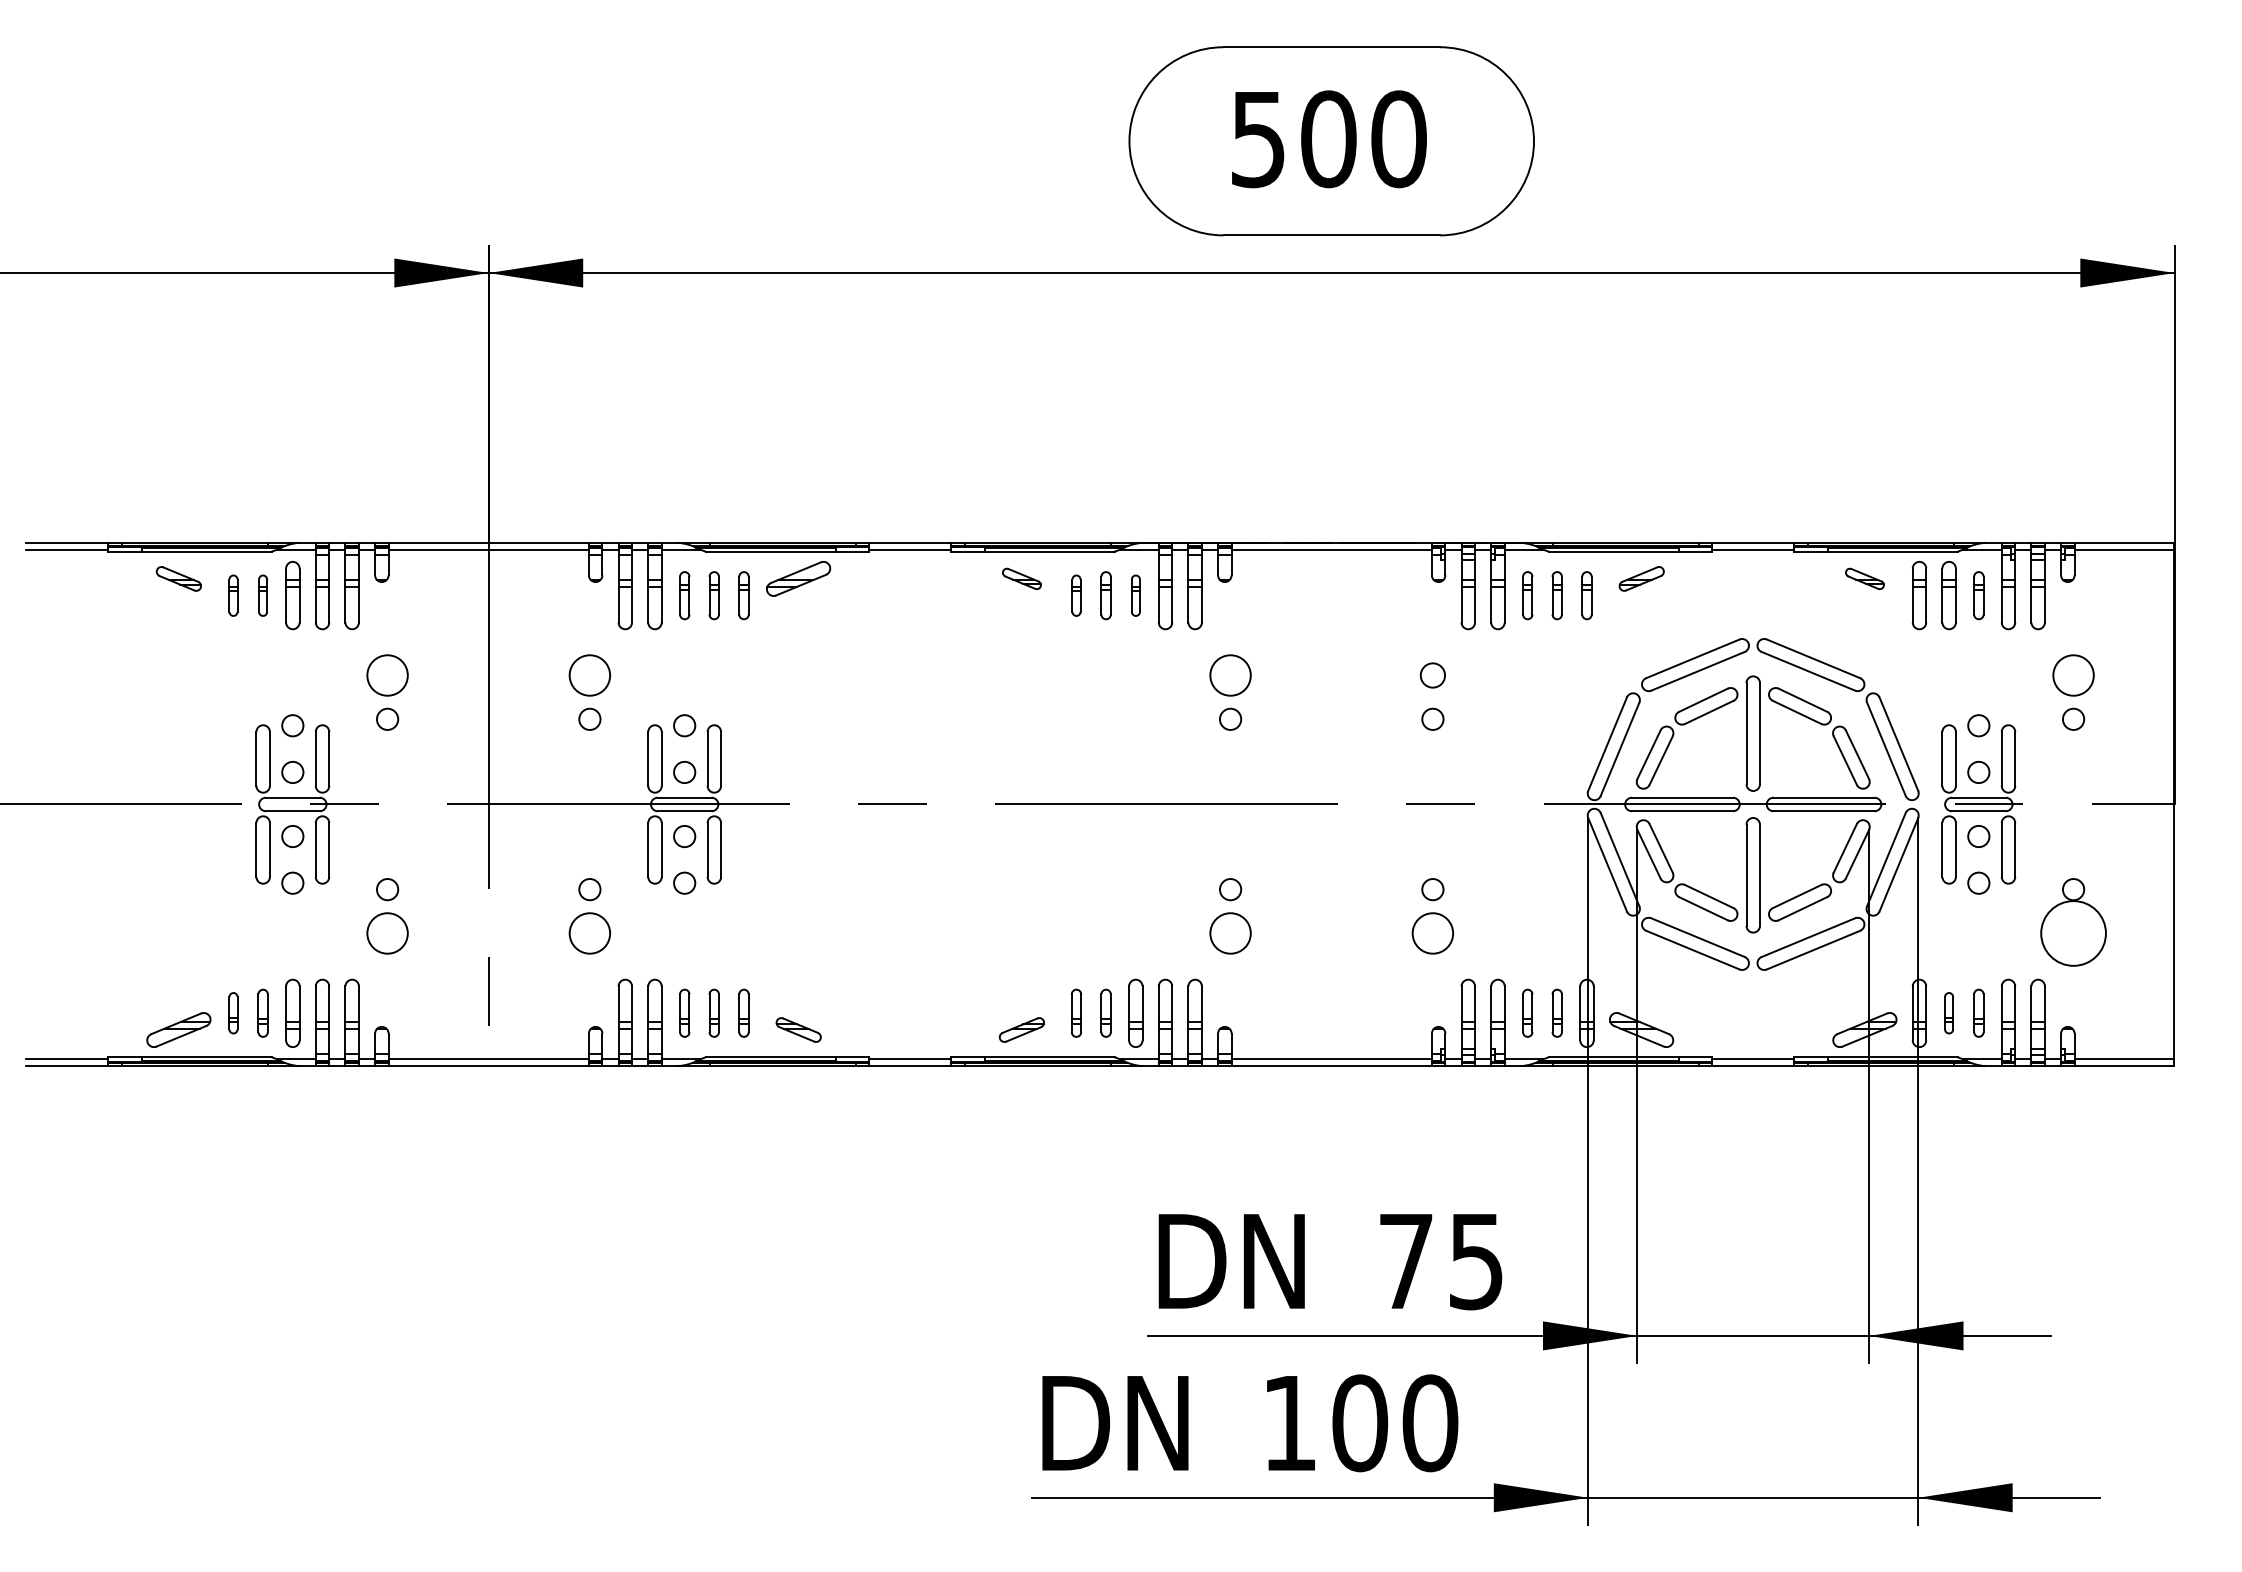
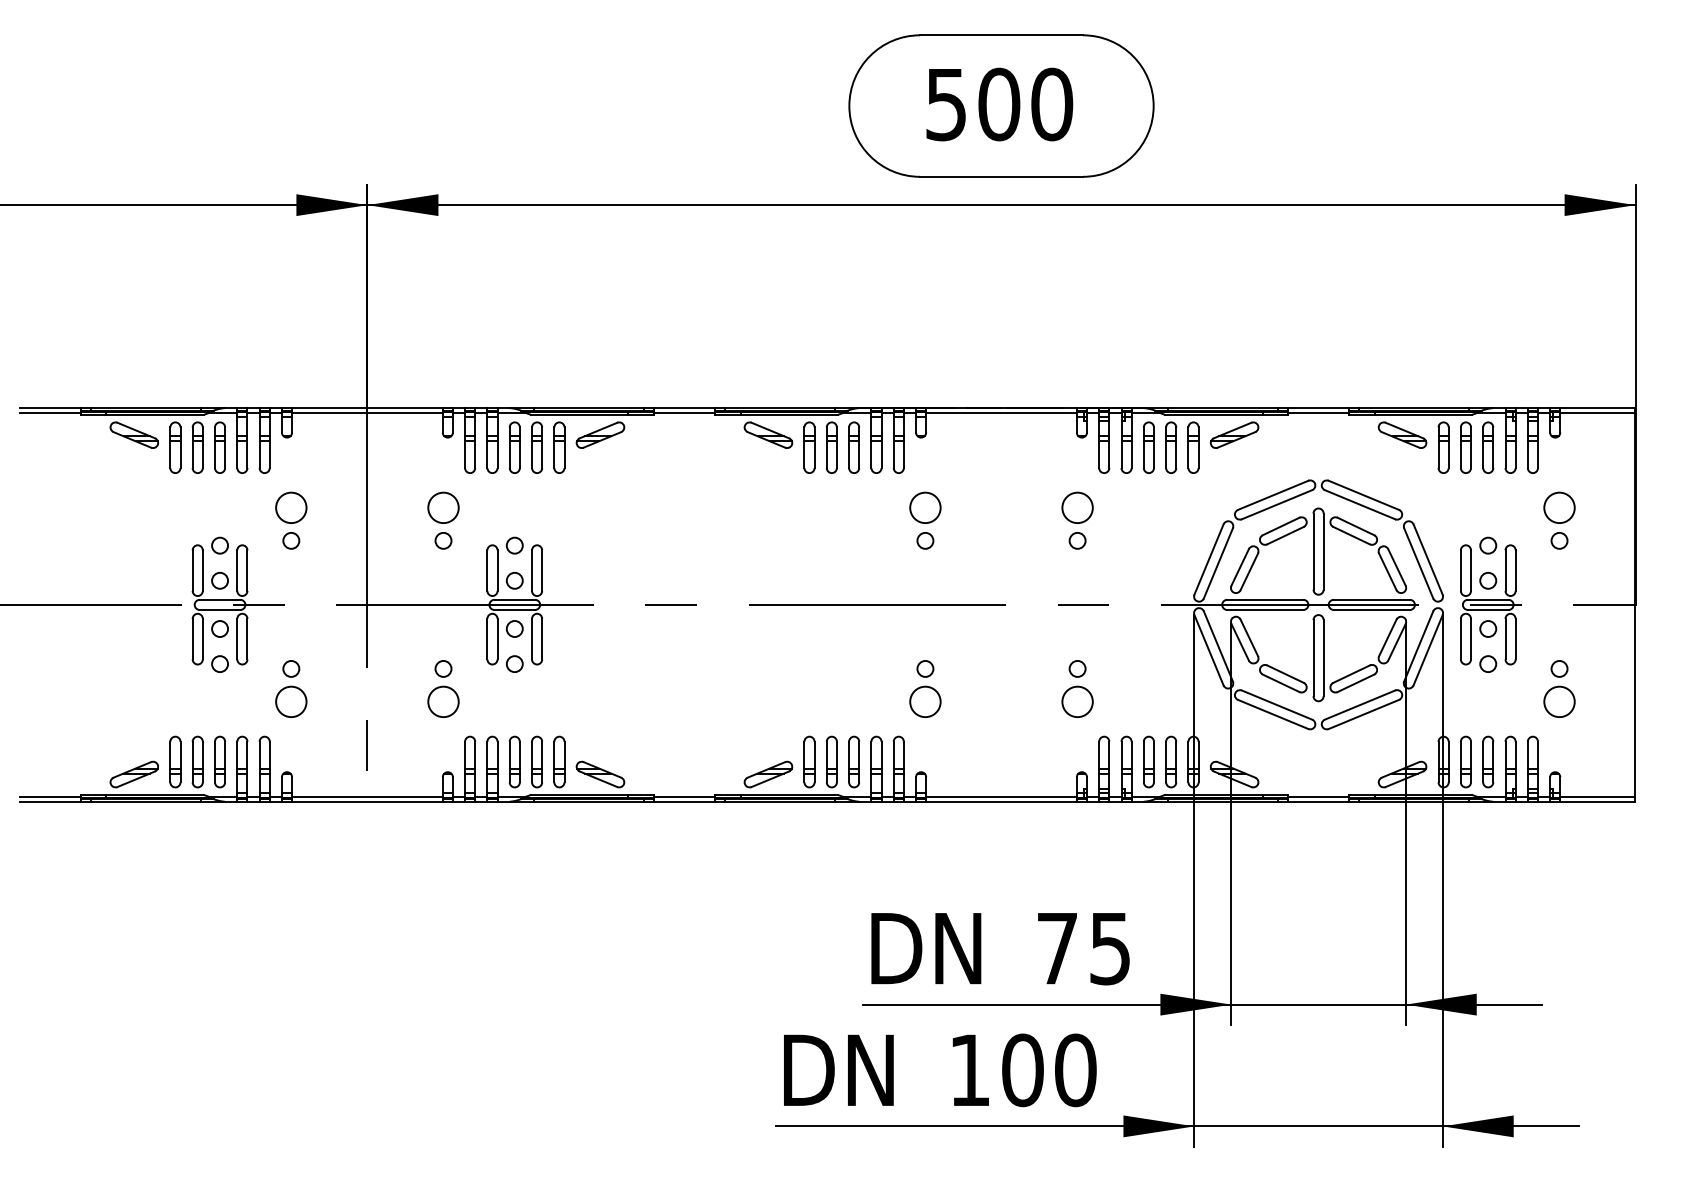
part: (178, 578) -> (134, 434), size x1.43
part: (1021, 578) -> (768, 434), size x1.67
part: (1641, 578) -> (1234, 434), size x1.43
part: (1864, 578) -> (1402, 434), size x1.67
part: (233, 595) -> (175, 447), size x1.67
part: (262, 595) -> (197, 447), size x1.67
part: (684, 595) -> (514, 447), size x1.43
part: (713, 595) -> (536, 447), size x1.43
part: (743, 595) -> (559, 447), size x1.43
part: (1076, 595) -> (809, 447), size x1.67
part: (1105, 595) -> (831, 447), size x1.43
part: (1135, 595) -> (853, 447), size x1.67
part: (1527, 595) -> (1148, 447), size x1.43
part: (1556, 595) -> (1170, 447), size x1.43
part: (1586, 595) -> (1193, 447), size x1.43
part: (1978, 595) -> (1488, 447), size x1.43
circle: (1432, 675) -> (1077, 507), size x1.67
circle: (2073, 933) -> (1559, 701), size x0.62
part: (233, 1012) -> (175, 761), size x1.67
part: (262, 1012) -> (197, 761), size x1.43
part: (684, 1012) -> (514, 761), size x1.43
part: (713, 1012) -> (536, 761), size x1.43
part: (743, 1012) -> (559, 761), size x1.43
part: (1076, 1012) -> (809, 761), size x1.43
part: (1105, 1012) -> (831, 761), size x1.43
part: (1527, 1012) -> (1148, 761), size x1.43
part: (1556, 1012) -> (1170, 761), size x1.43
part: (1948, 1012) -> (1465, 761), size x1.67
part: (1978, 1012) -> (1488, 761), size x1.43
part: (798, 1029) -> (600, 774), size x1.43
part: (1021, 1029) -> (768, 774), size x1.43

